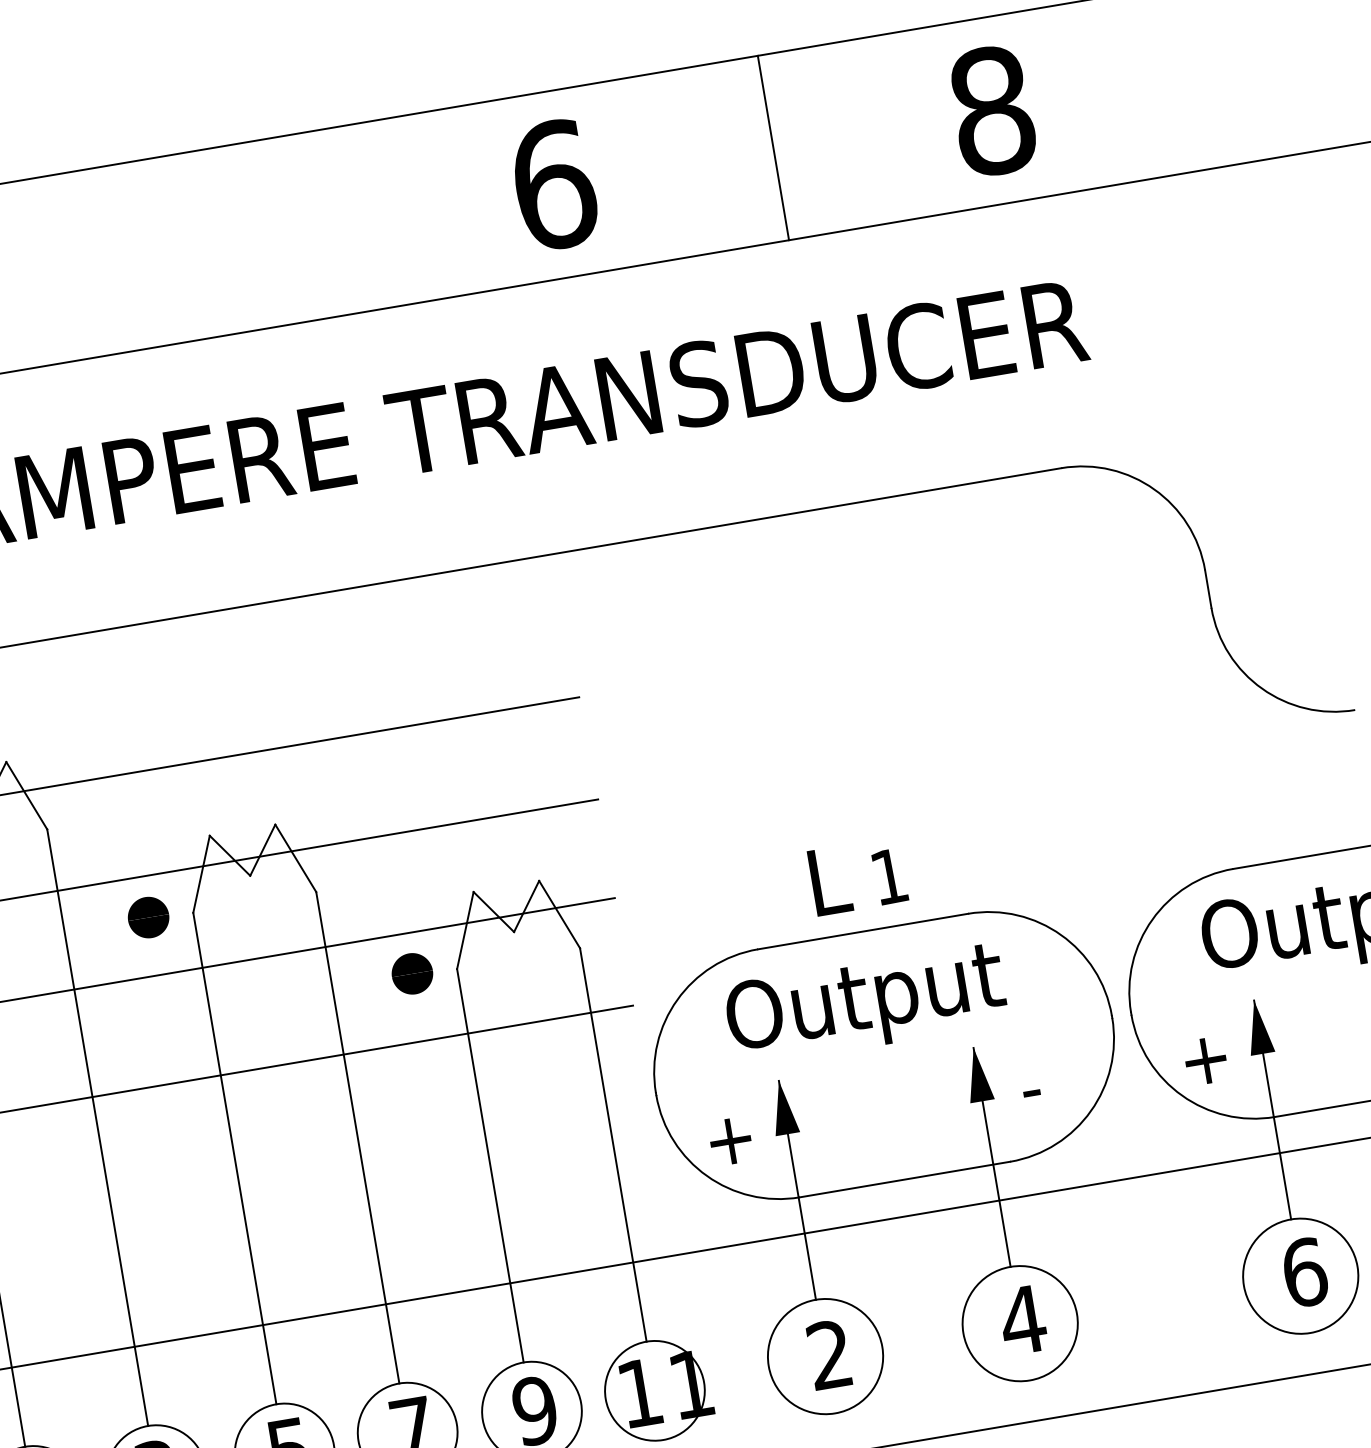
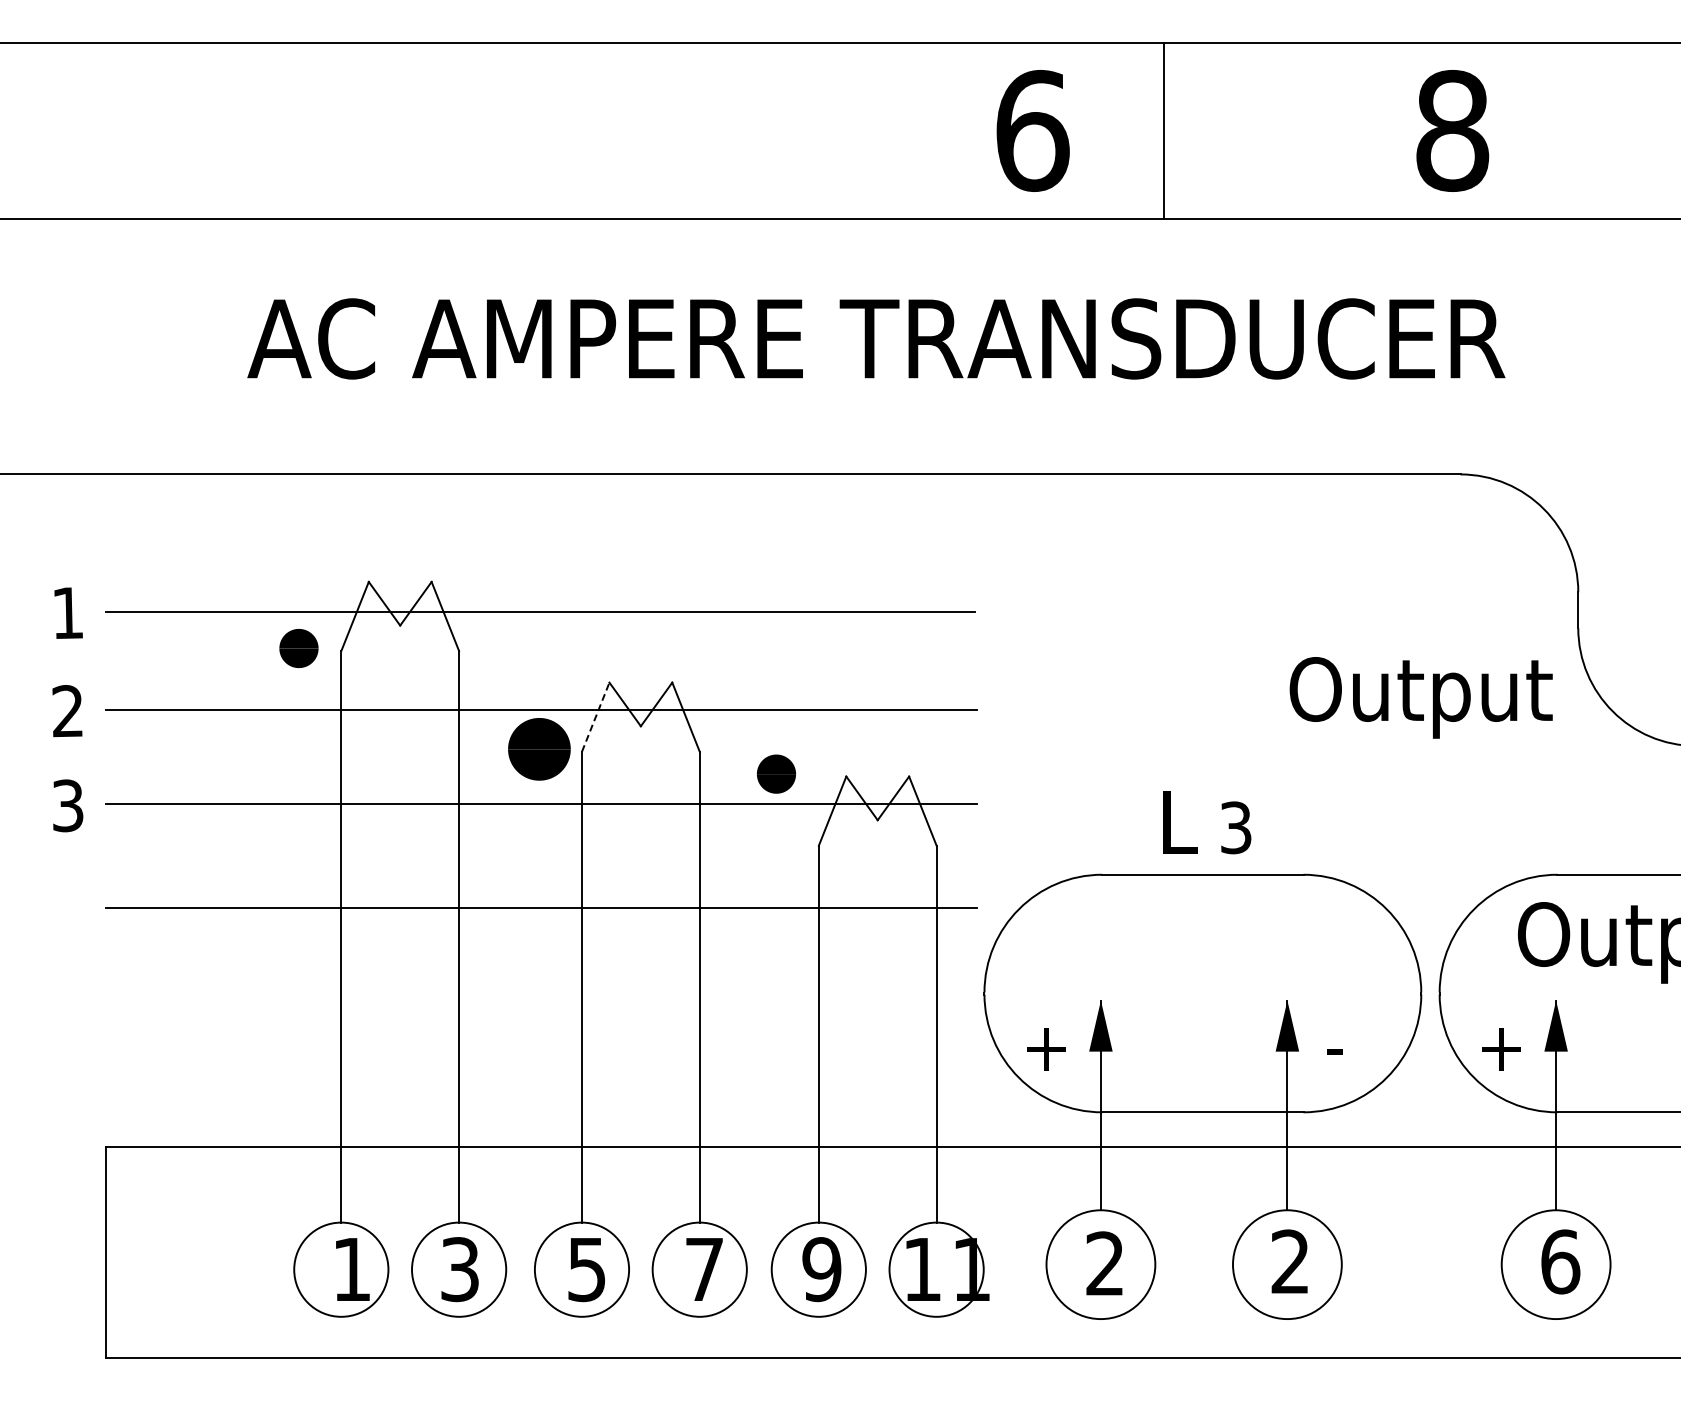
line: (773, 147) -> (1163, 130), moved
line: (201, 873) -> (595, 716), solid -> dashed
text: (889, 876) -> (1236, 827), 1 -> 3
part: (148, 916) -> (539, 748), size x1.6
part: (412, 973) -> (776, 773), moved
text: (865, 1003) -> (1420, 697), moved
text: (1021, 1319) -> (1289, 1261), 4 -> 2

